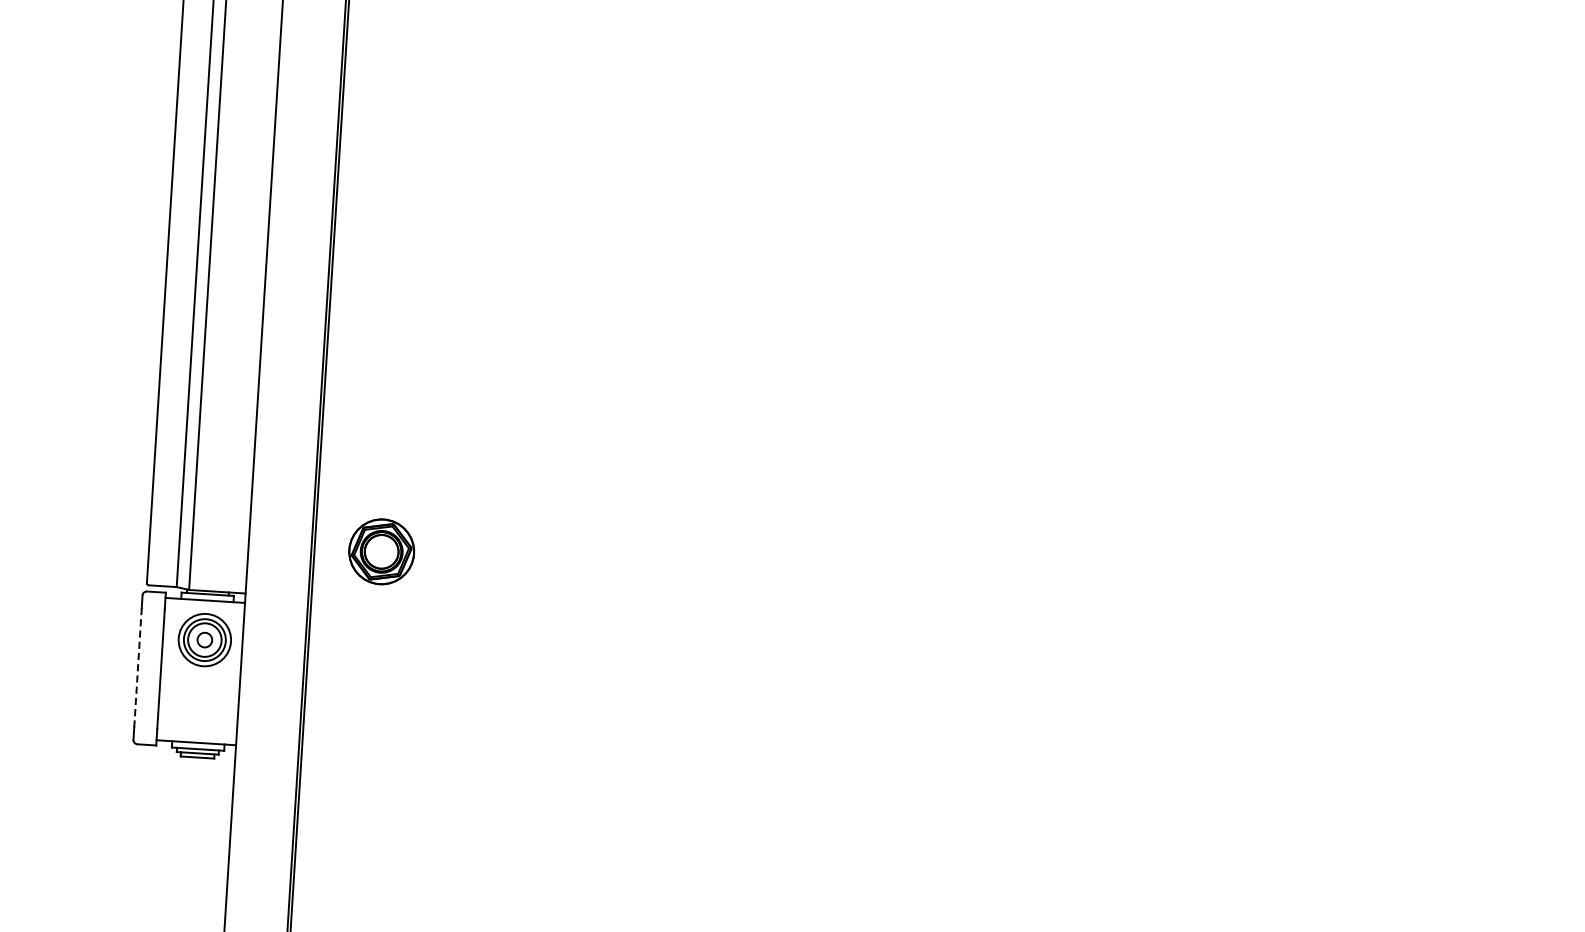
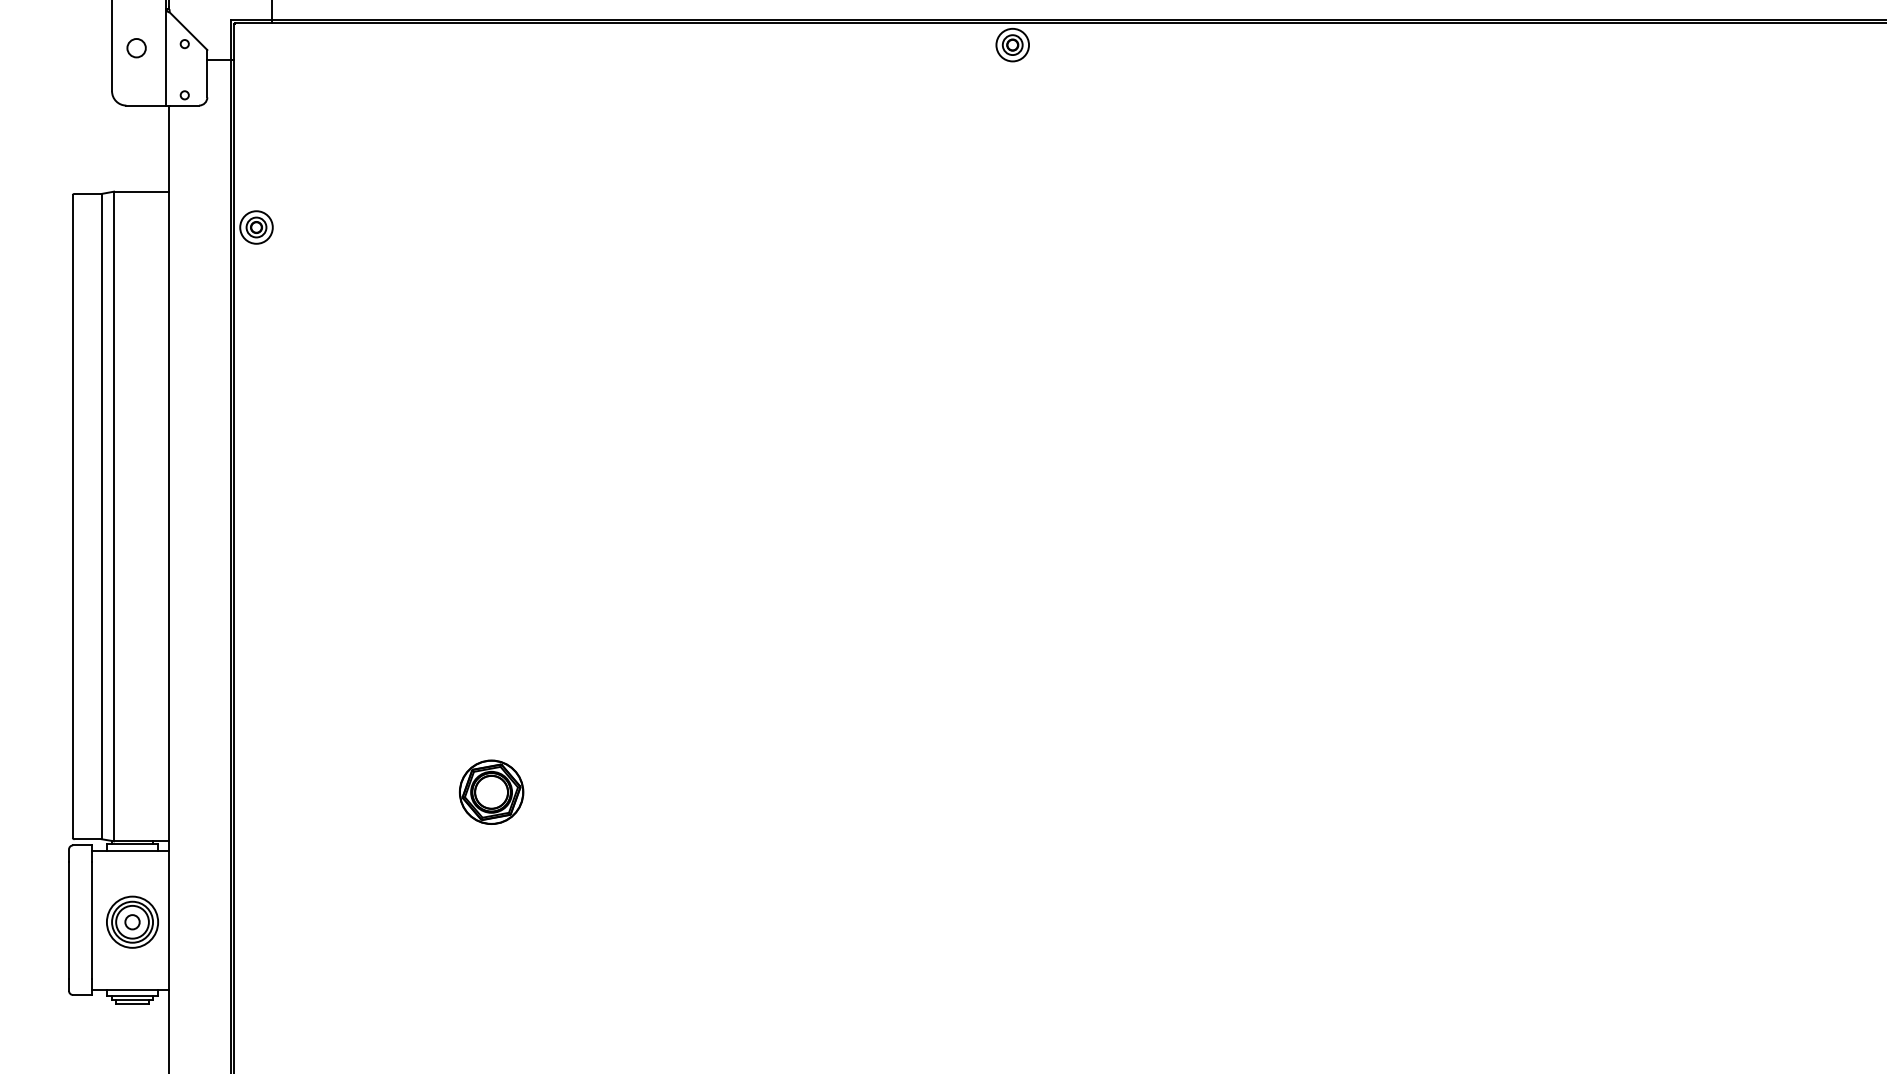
part: (381, 551) -> (491, 791), moved
part: (204, 639) -> (132, 921), moved
line: (138, 667) -> (69, 920), dashed -> solid

